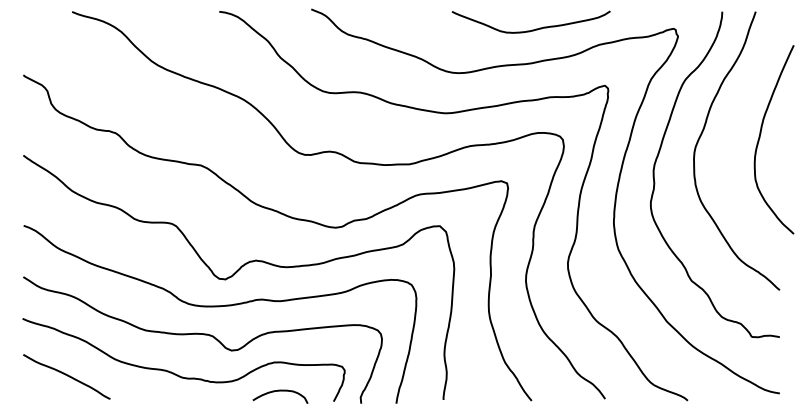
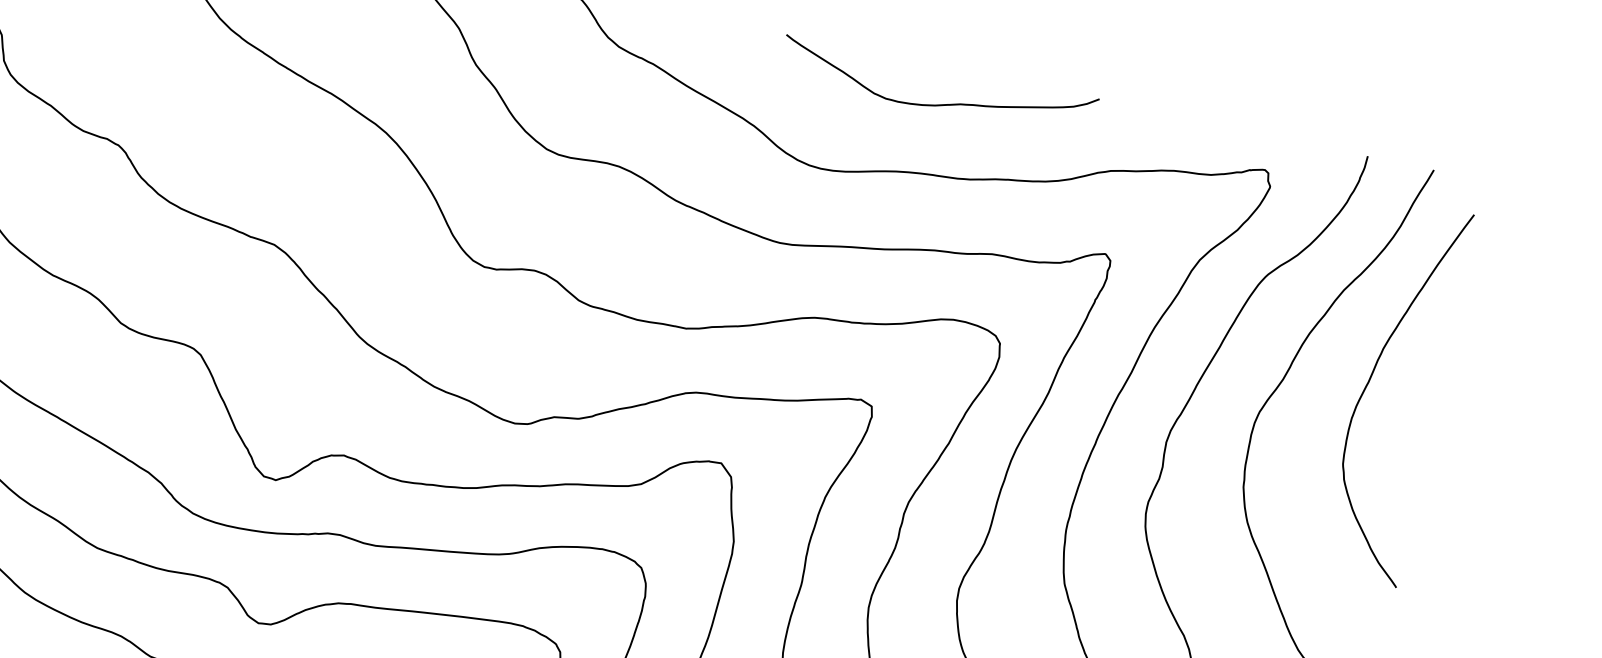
curve: (532, 29) -> (938, 103), moved
curve: (760, 138) -> (1369, 385), moved

